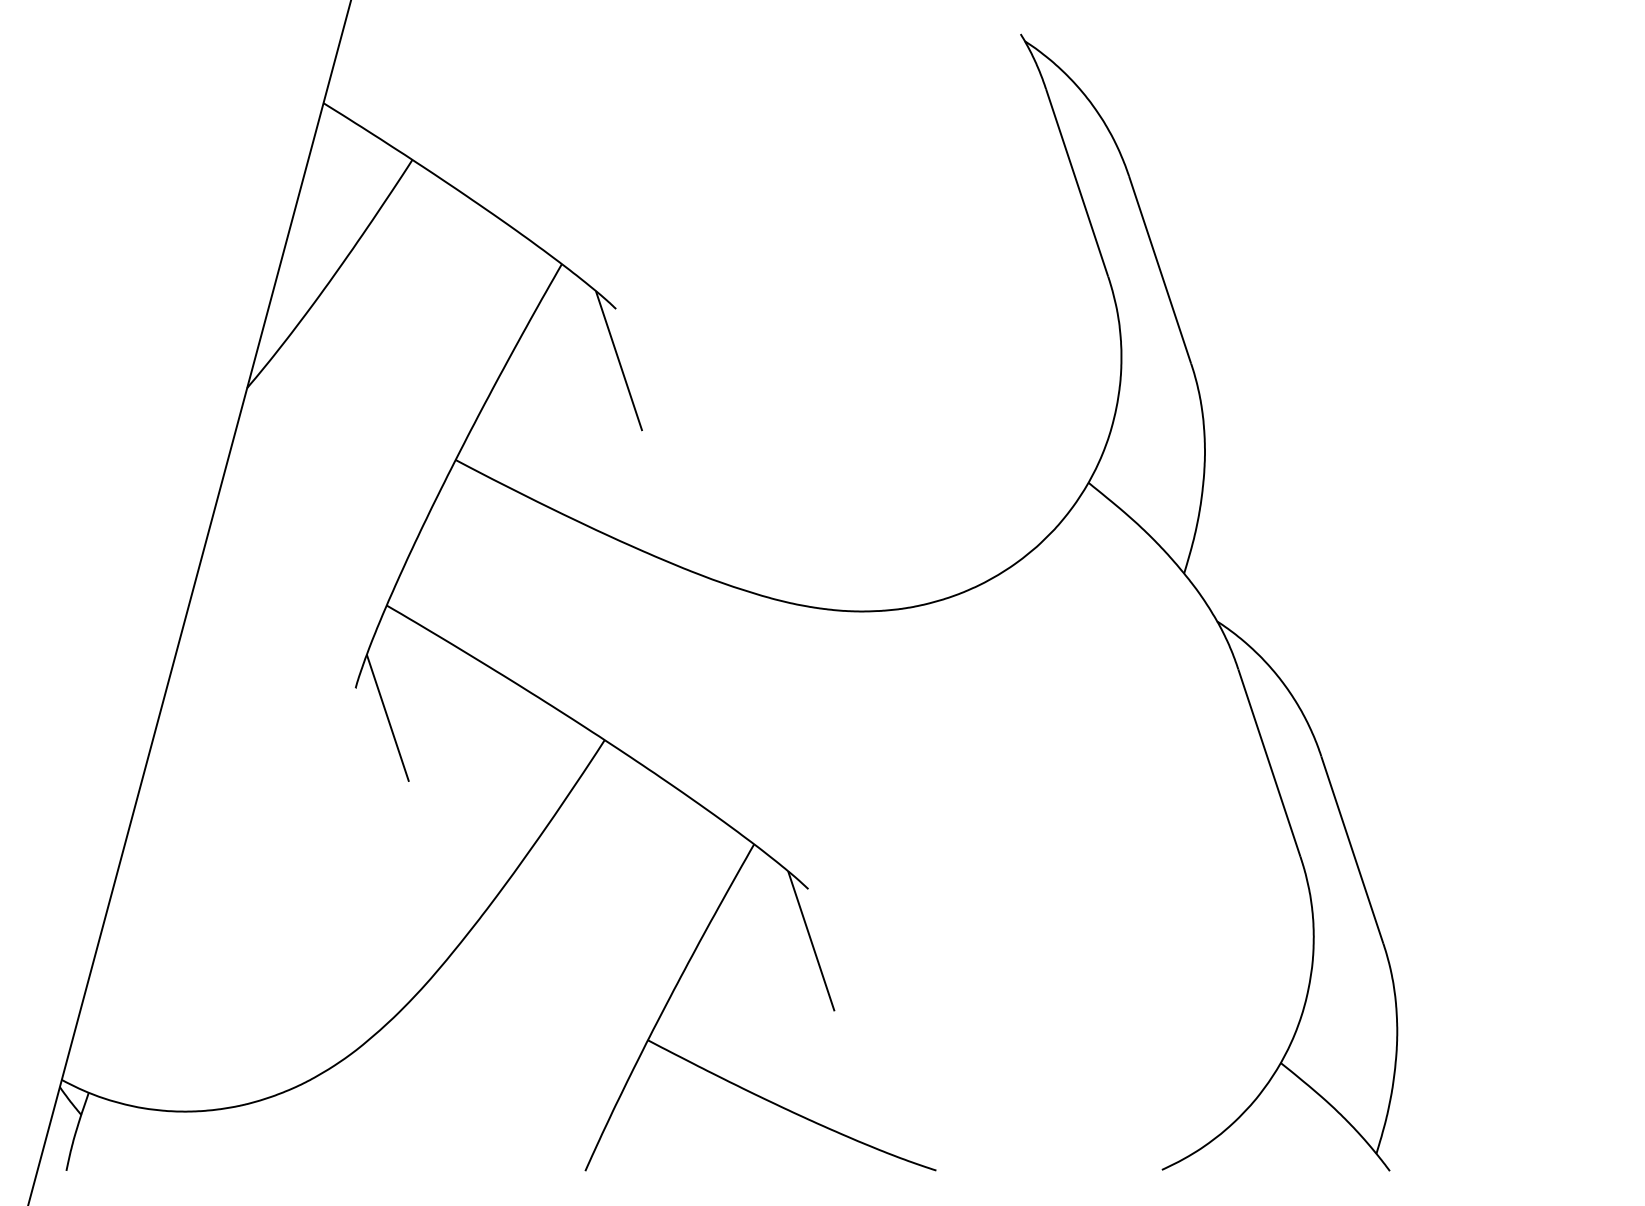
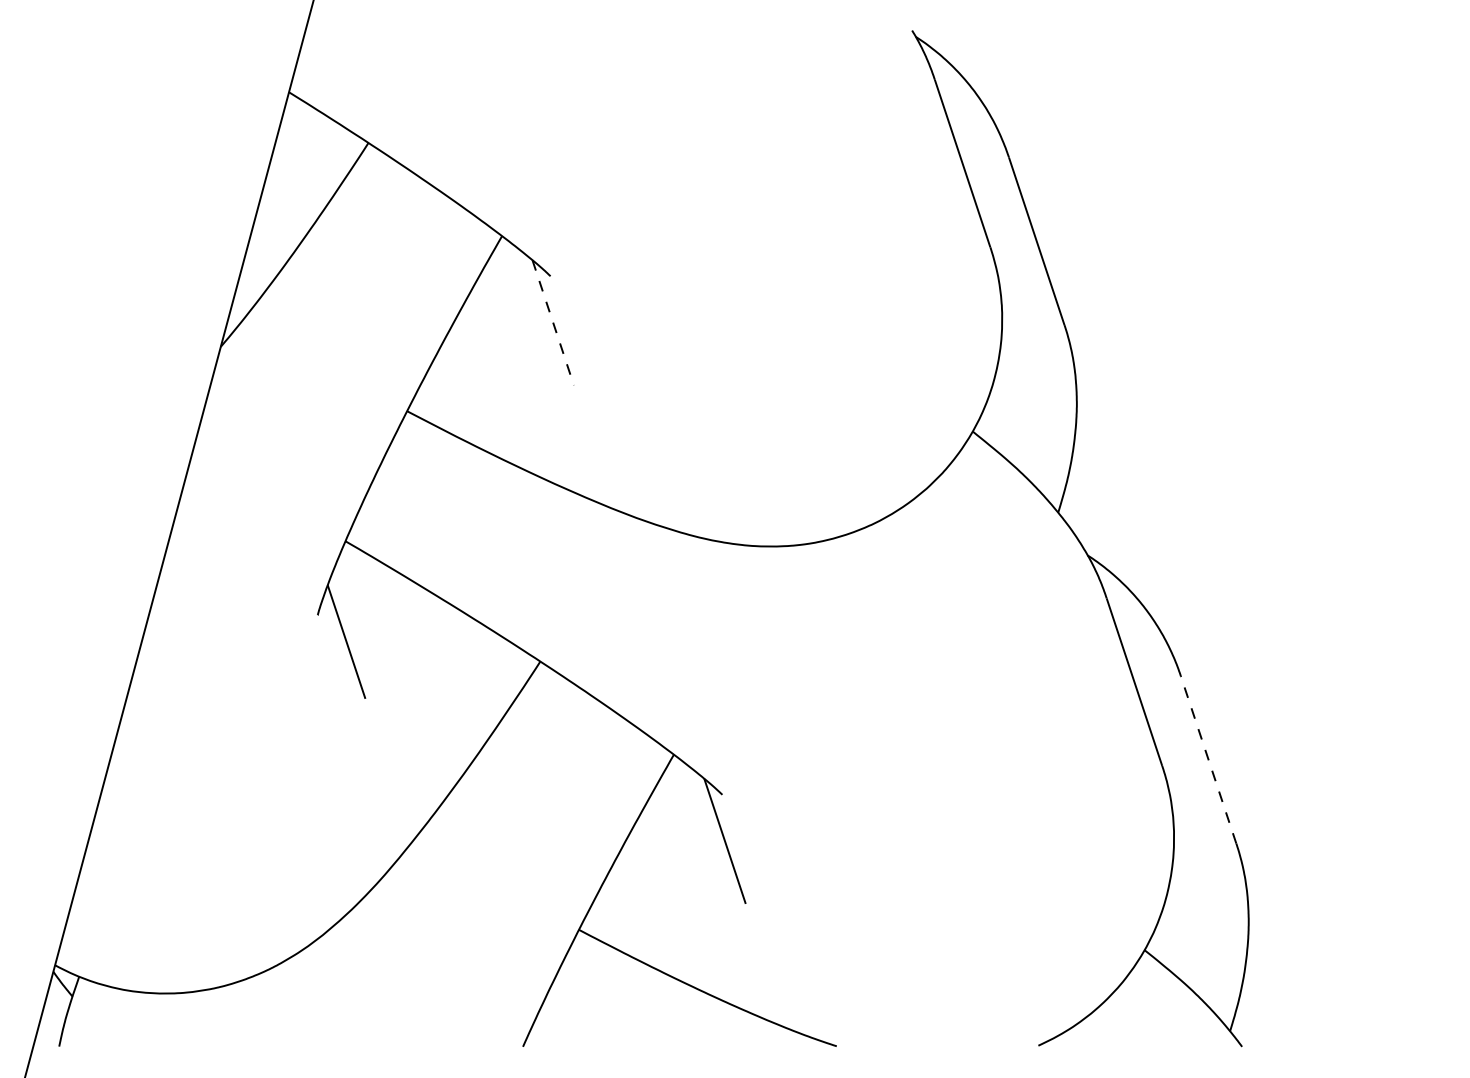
line: (619, 361) -> (553, 323), solid -> dashed
line: (1352, 850) -> (1208, 760), solid -> dashed

